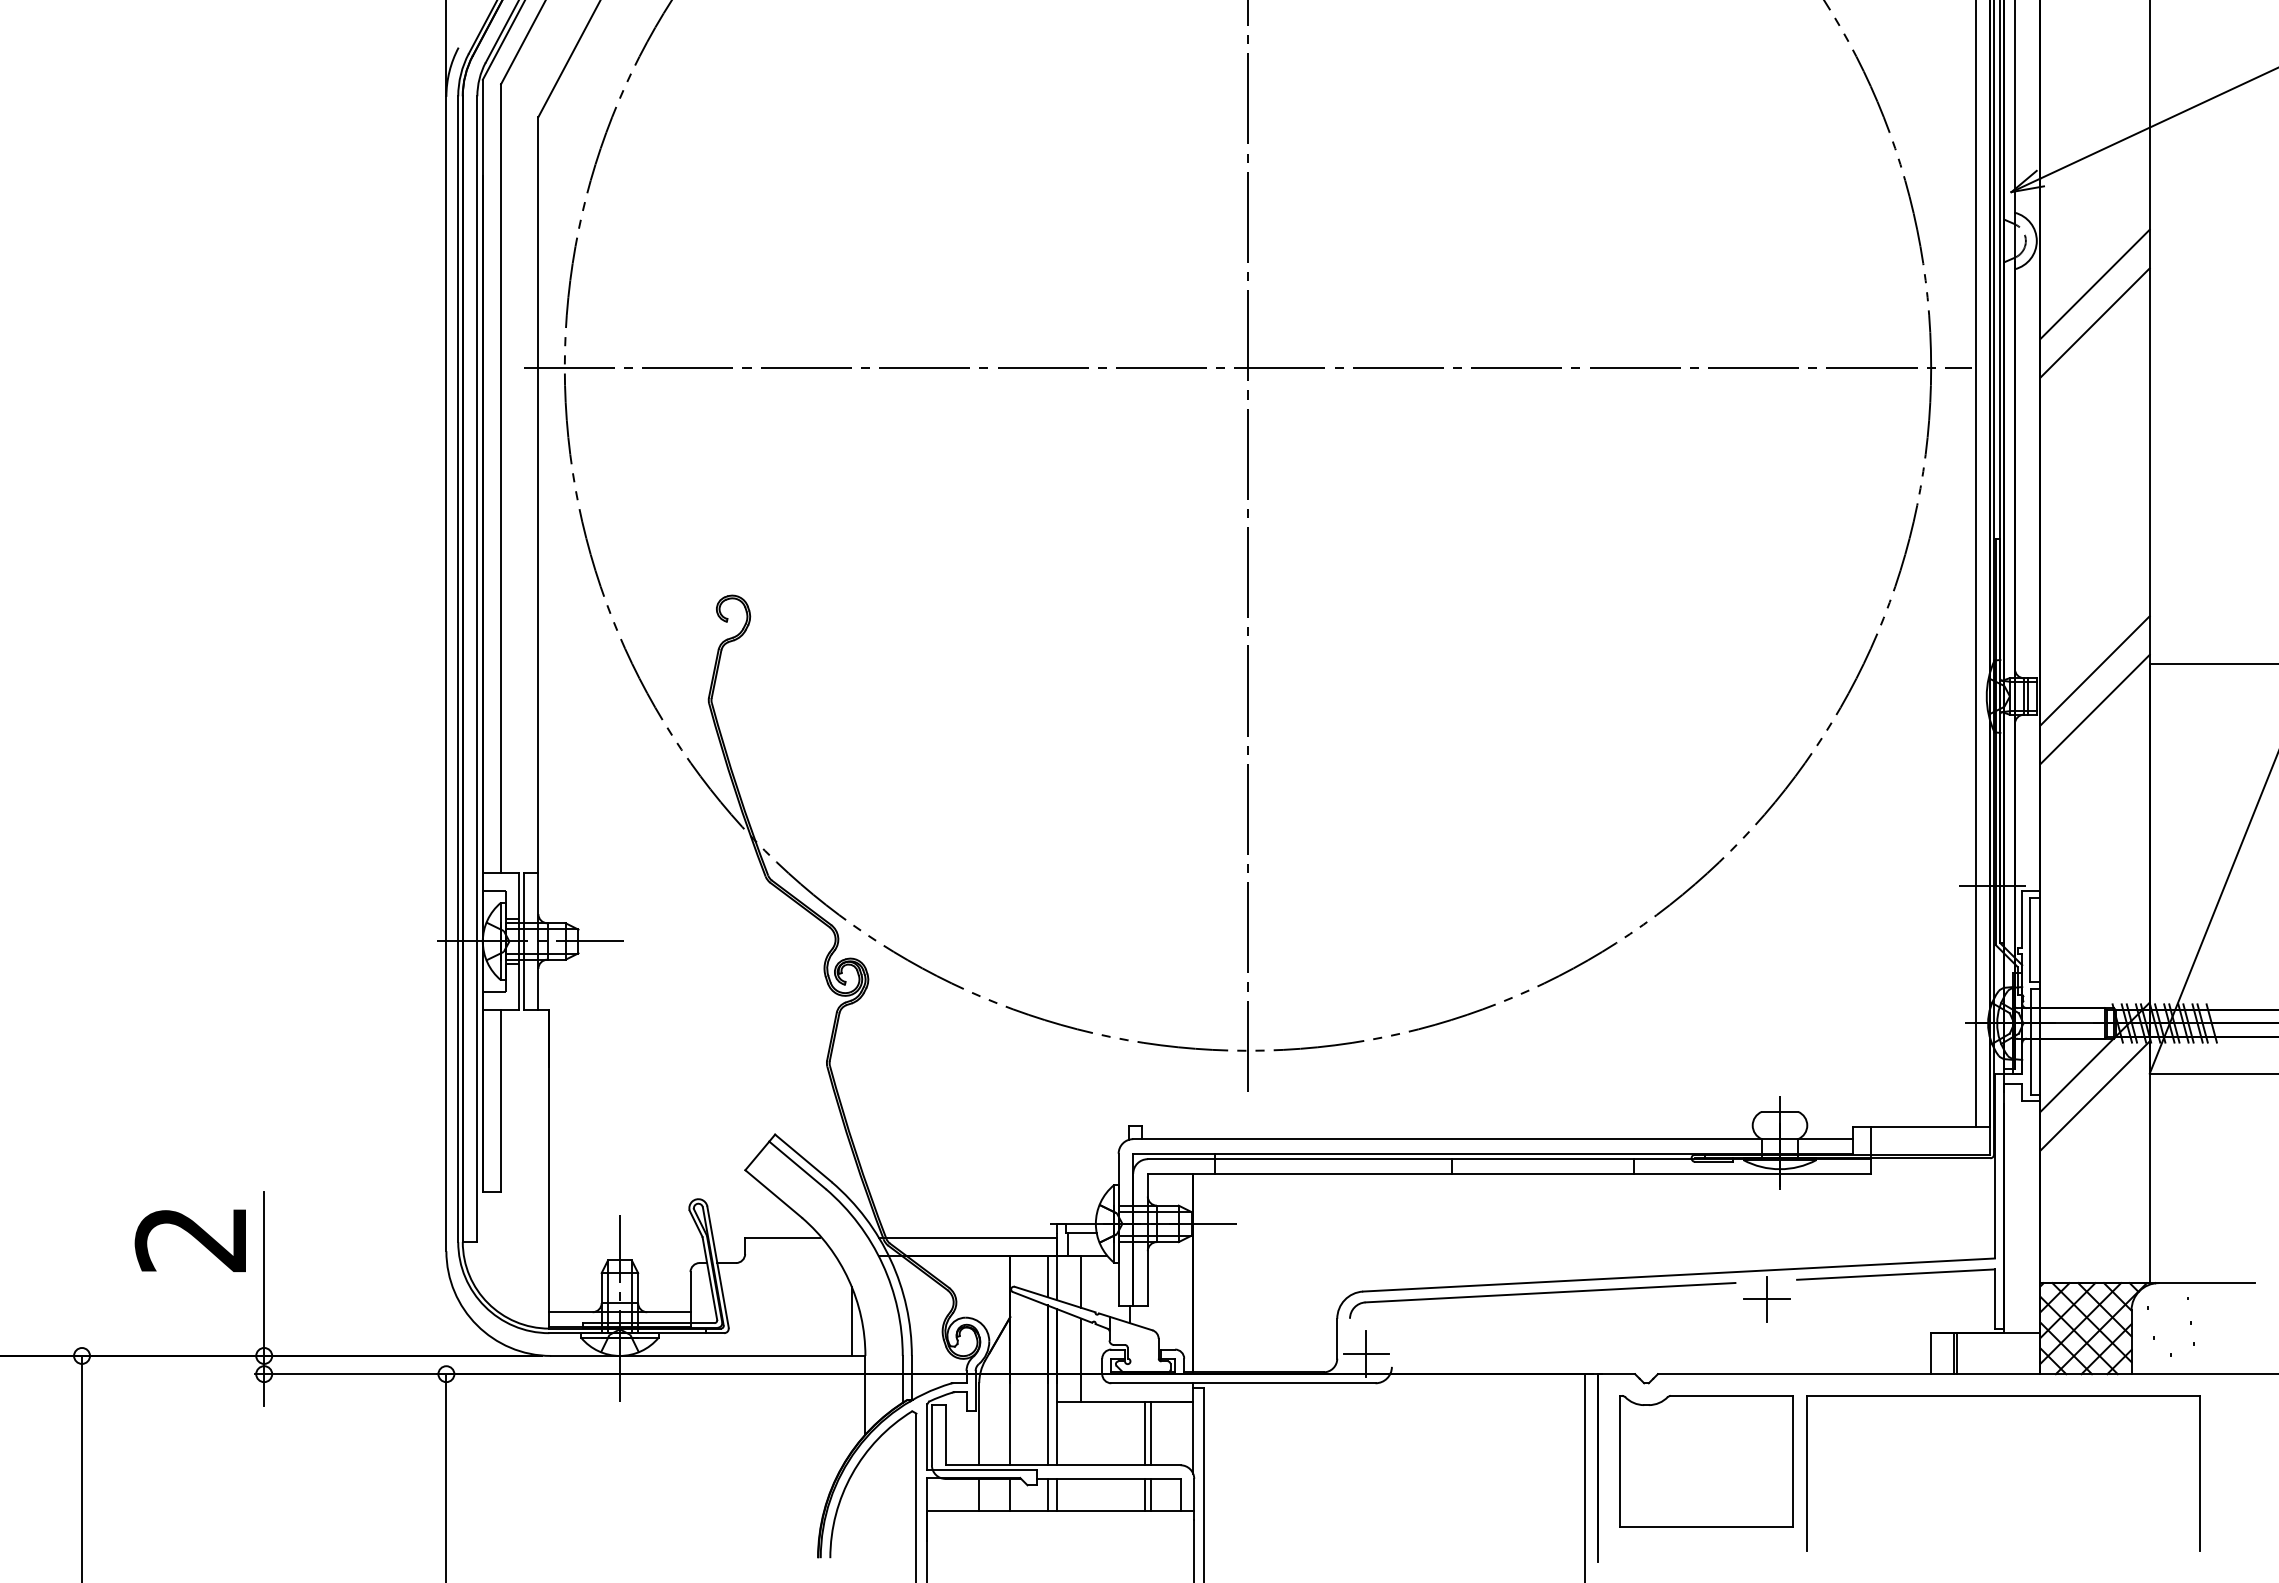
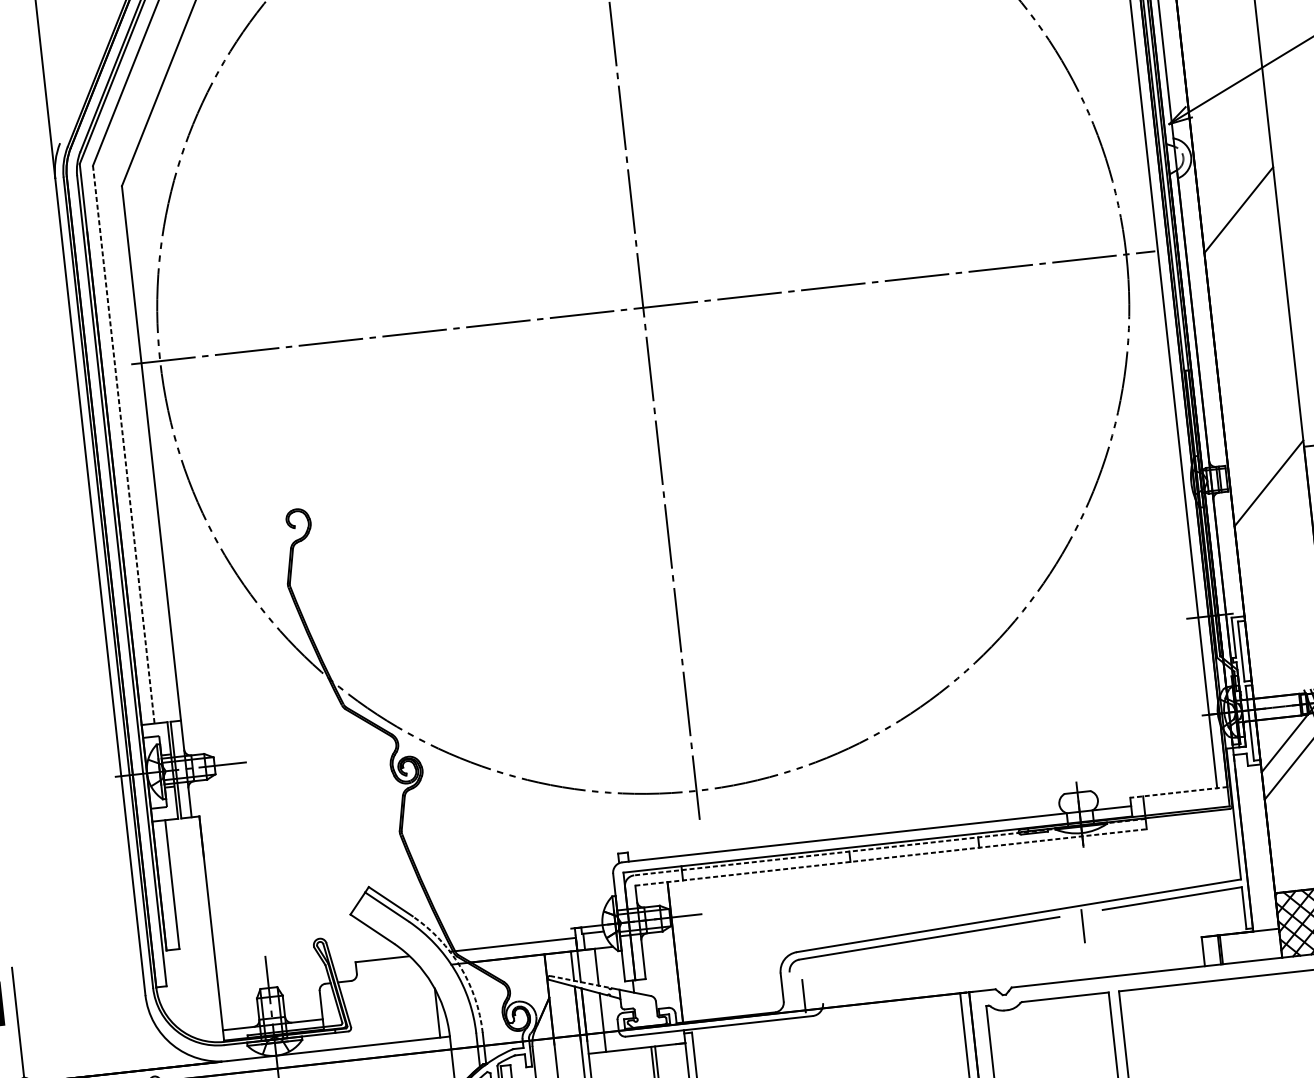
line: (2094, 284) -> (1235, 182), removed
line: (501, 479) -> (124, 445), solid -> dashed
line: (2094, 670) -> (1265, 455), removed
line: (1921, 1127) -> (1178, 792), solid -> dashed
line: (1509, 1159) -> (890, 847), solid -> dashed
line: (1509, 1173) -> (891, 857), solid -> dashed
arc: (890, 1260) -> (460, 967), solid -> dashed
line: (1055, 1299) -> (579, 981), solid -> dashed
line: (1766, 1299) -> (1082, 926), removed
line: (1366, 1354) -> (804, 996), removed

